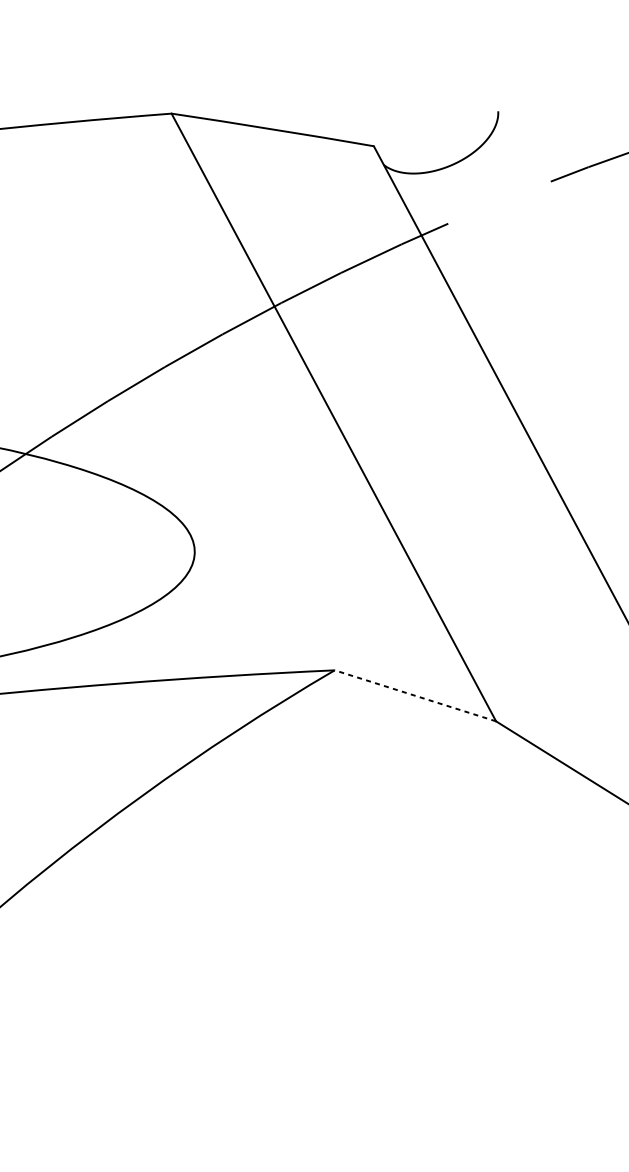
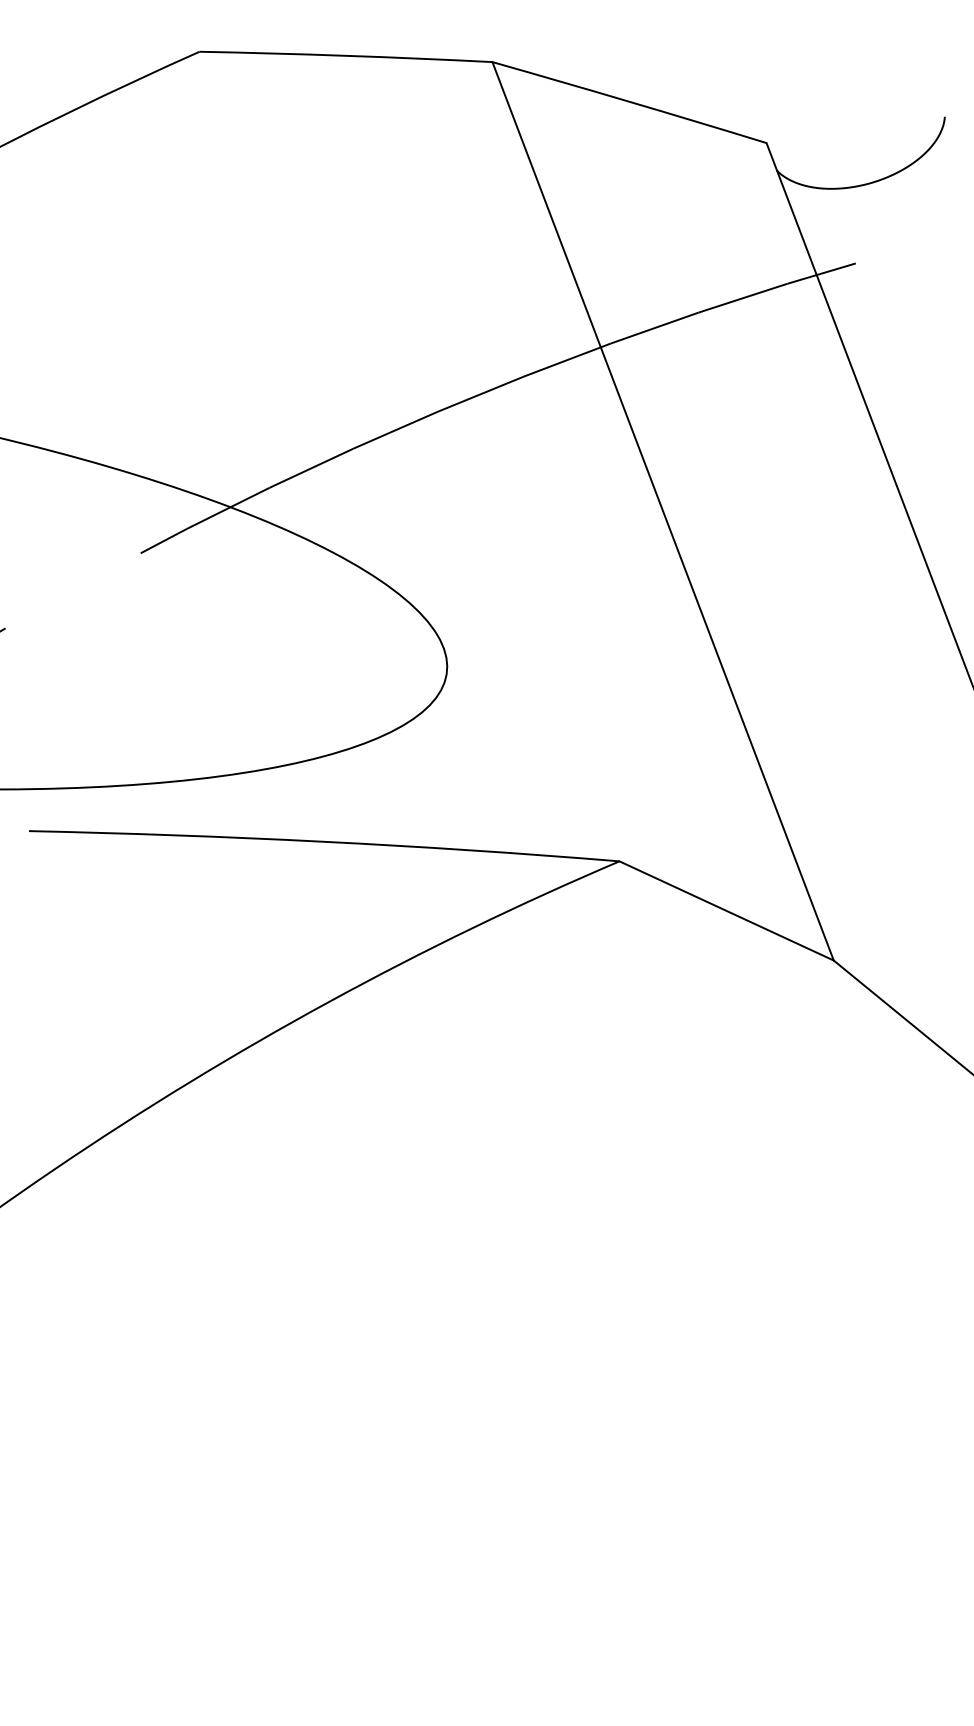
line: (415, 695) -> (726, 910), dashed -> solid

